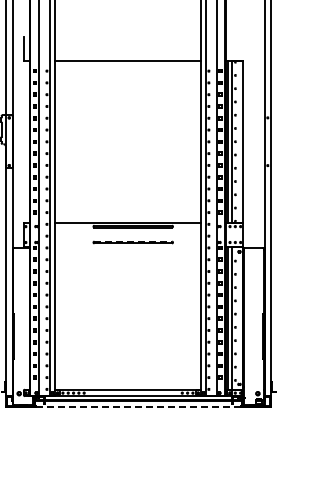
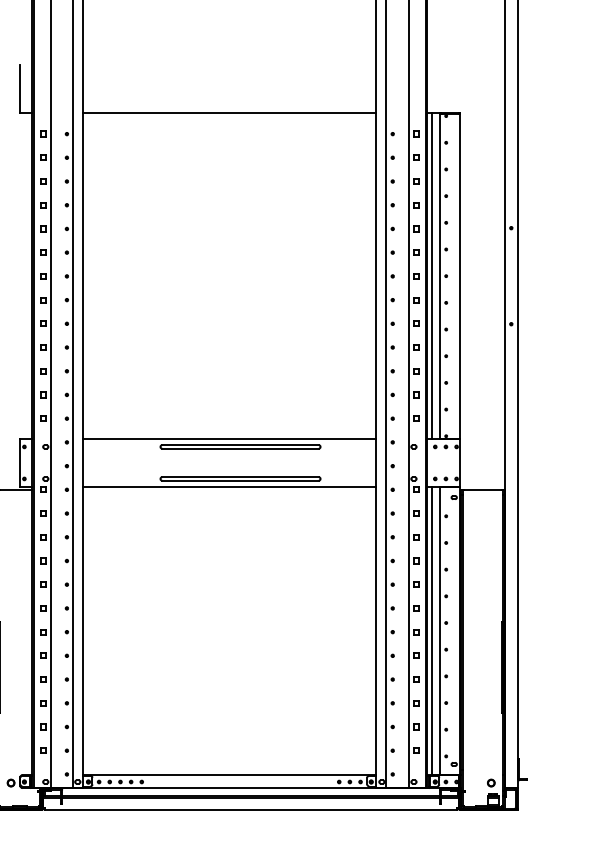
line: (133, 241) -> (241, 476), dashed -> solid
line: (127, 246) -> (228, 486), added
line: (139, 406) -> (253, 808), dashed -> solid

